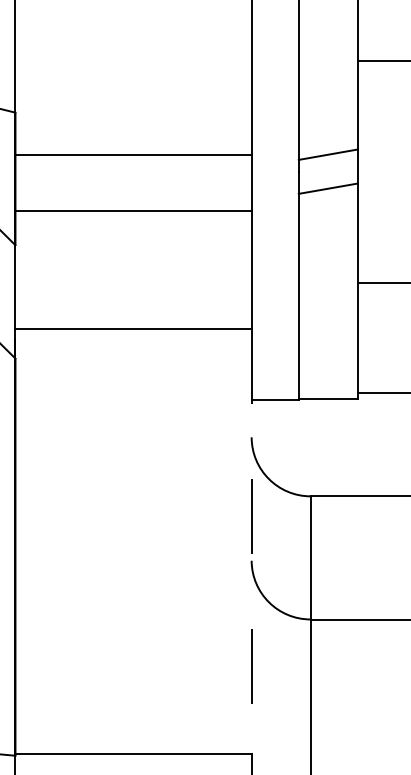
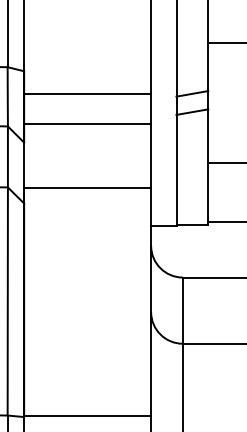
line: (252, 542) -> (151, 302), dashed -> solid

